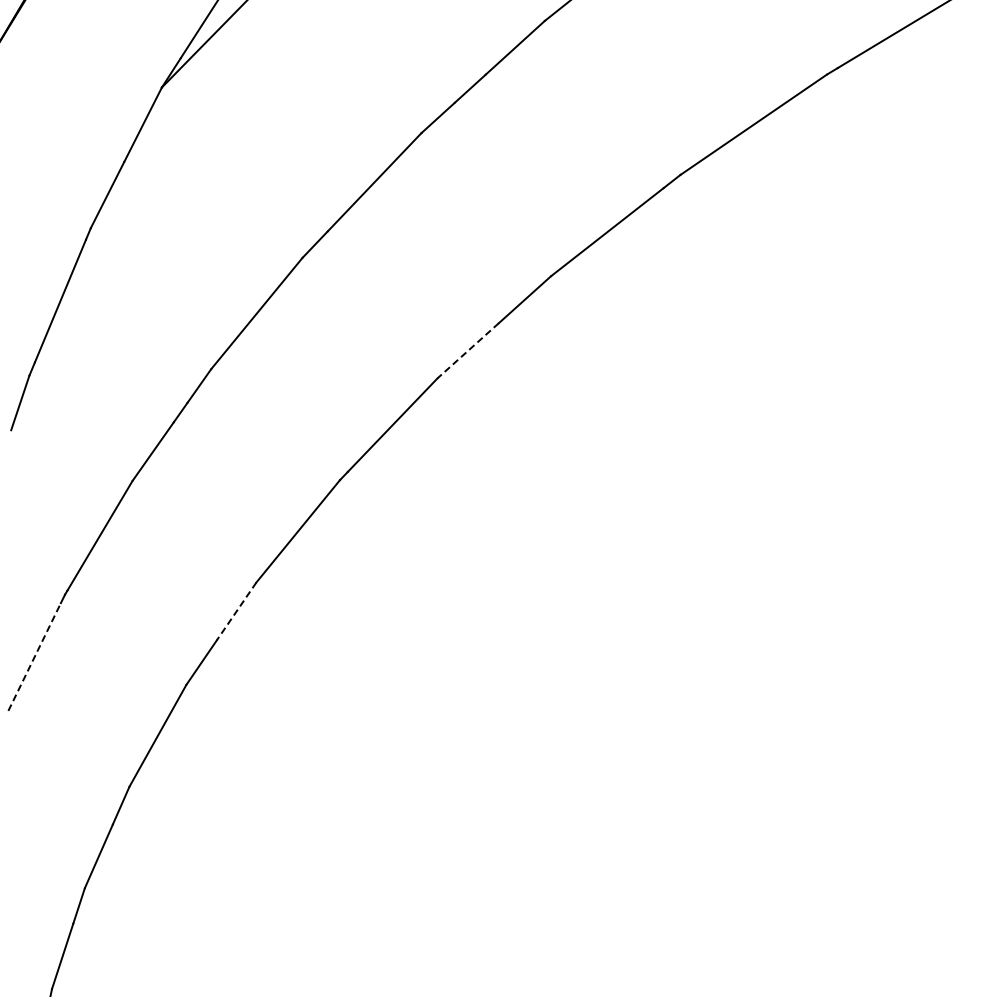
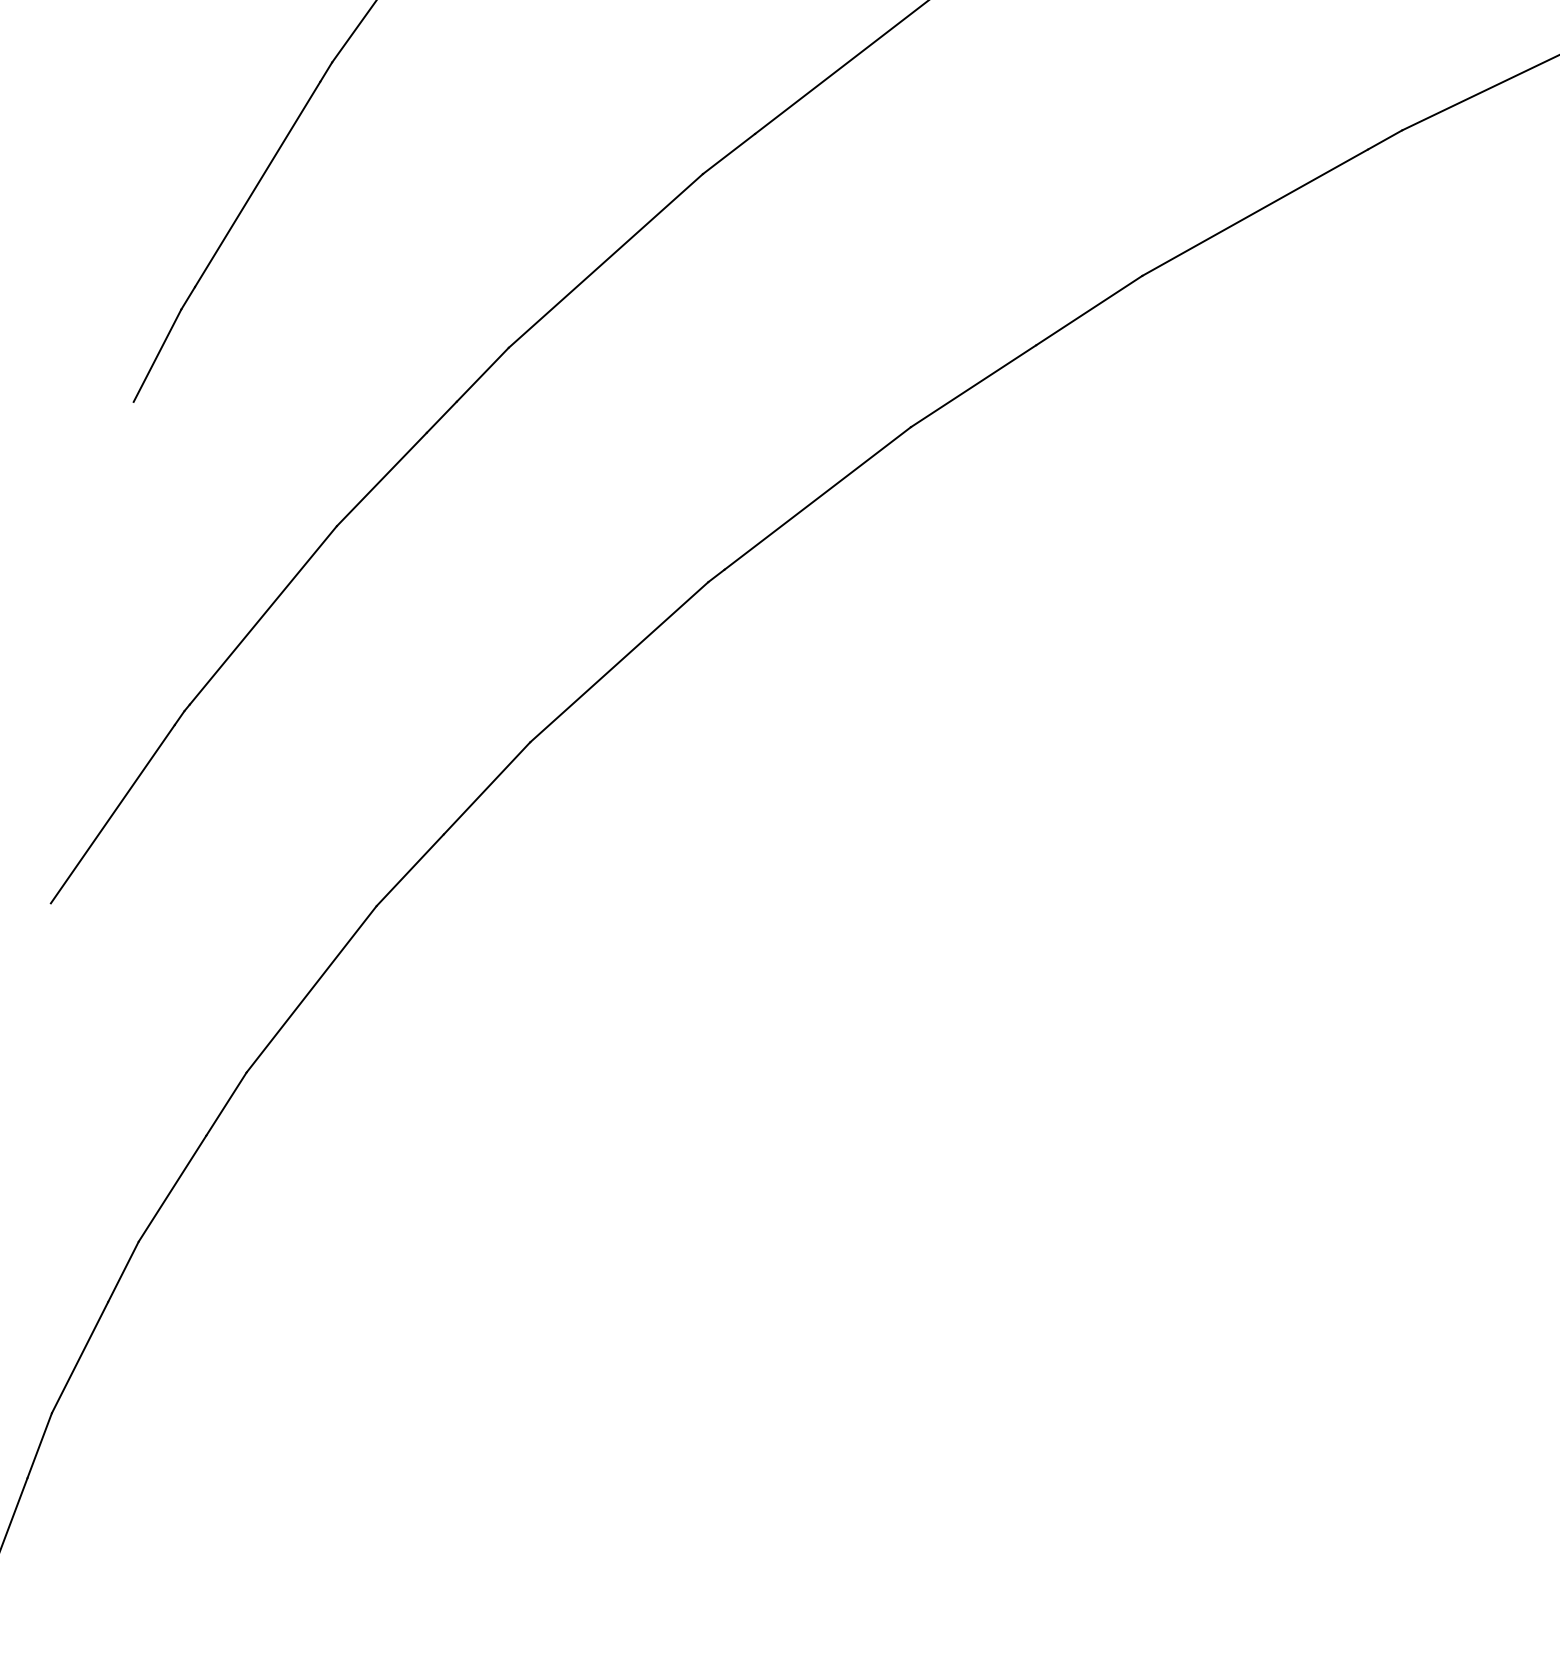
line: (467, 351) -> (971, 387), dashed -> solid
line: (236, 611) -> (486, 788), dashed -> solid
line: (34, 657) -> (112, 814), dashed -> solid

